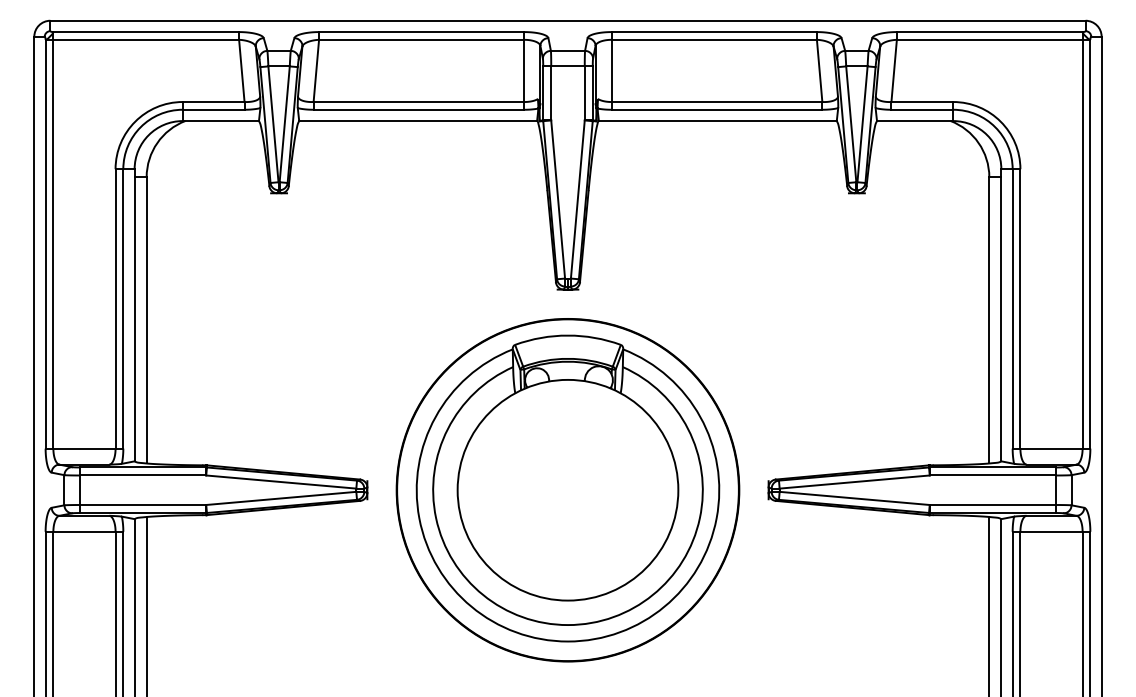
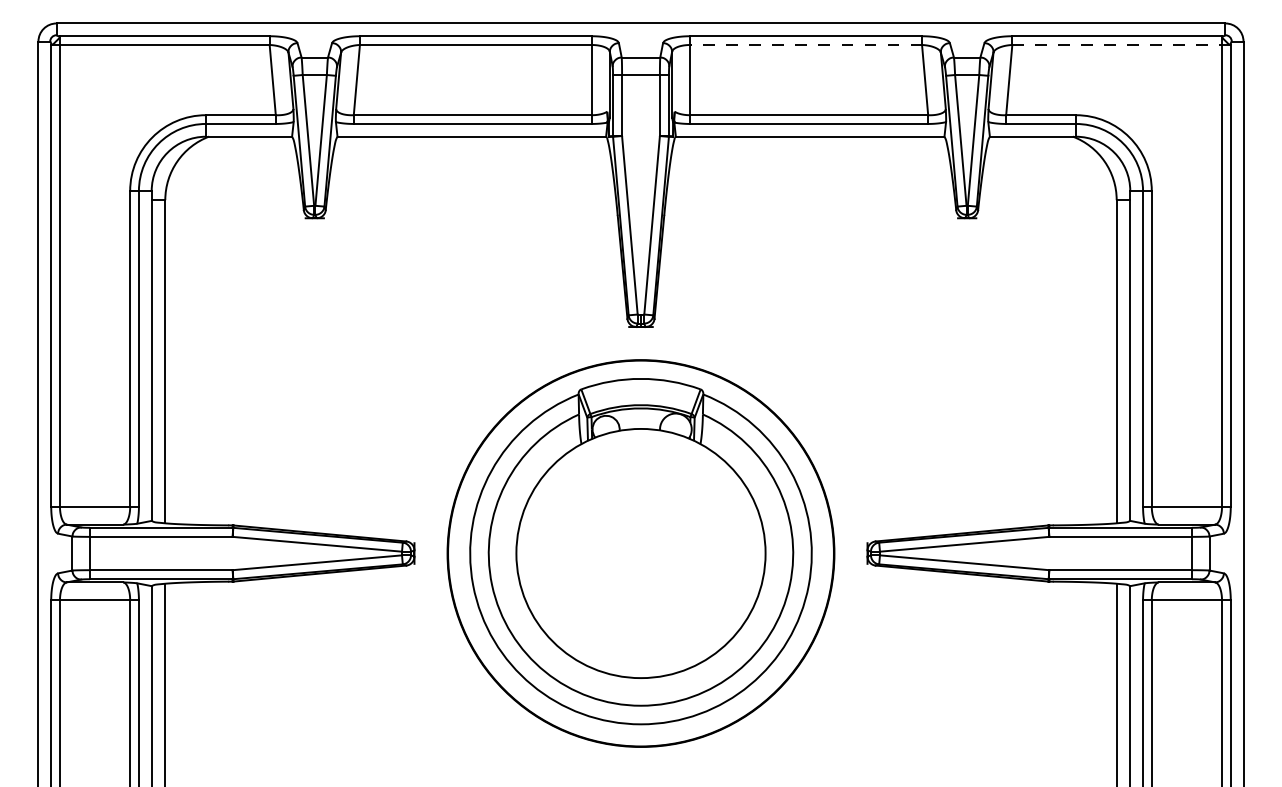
line: (714, 40) -> (806, 45), solid -> dashed
line: (994, 40) -> (1122, 45), solid -> dashed

